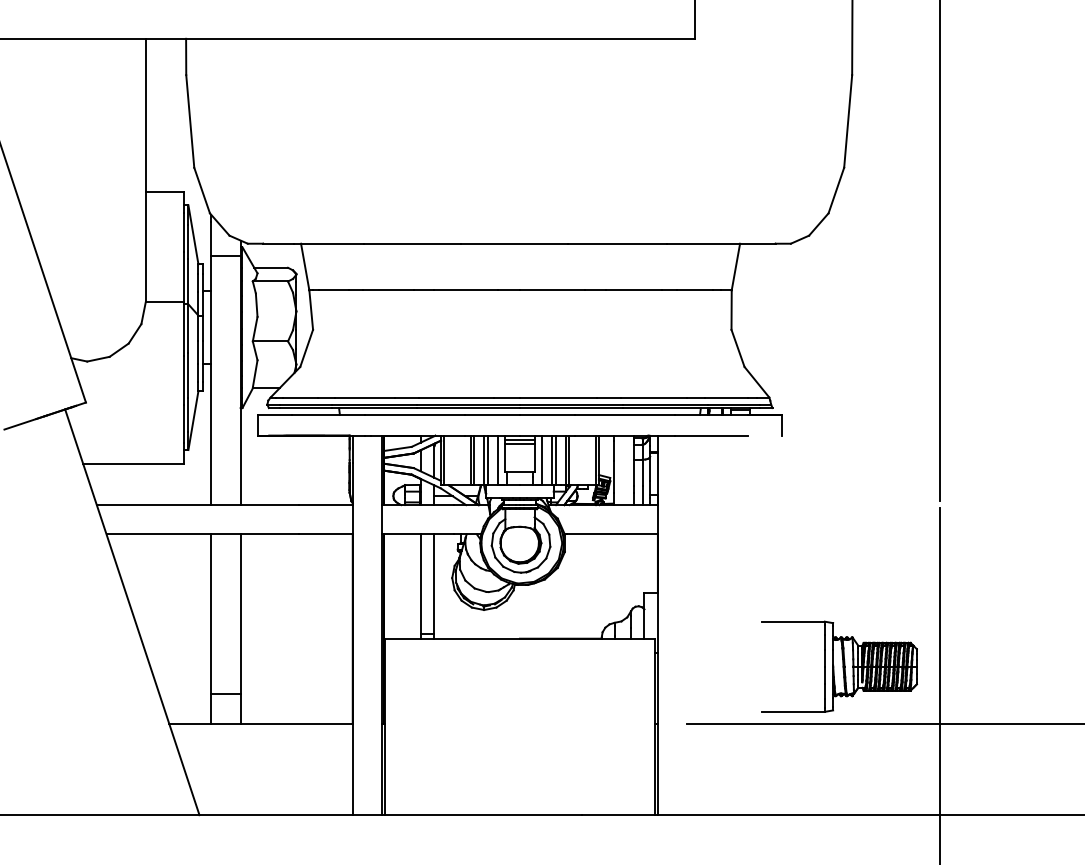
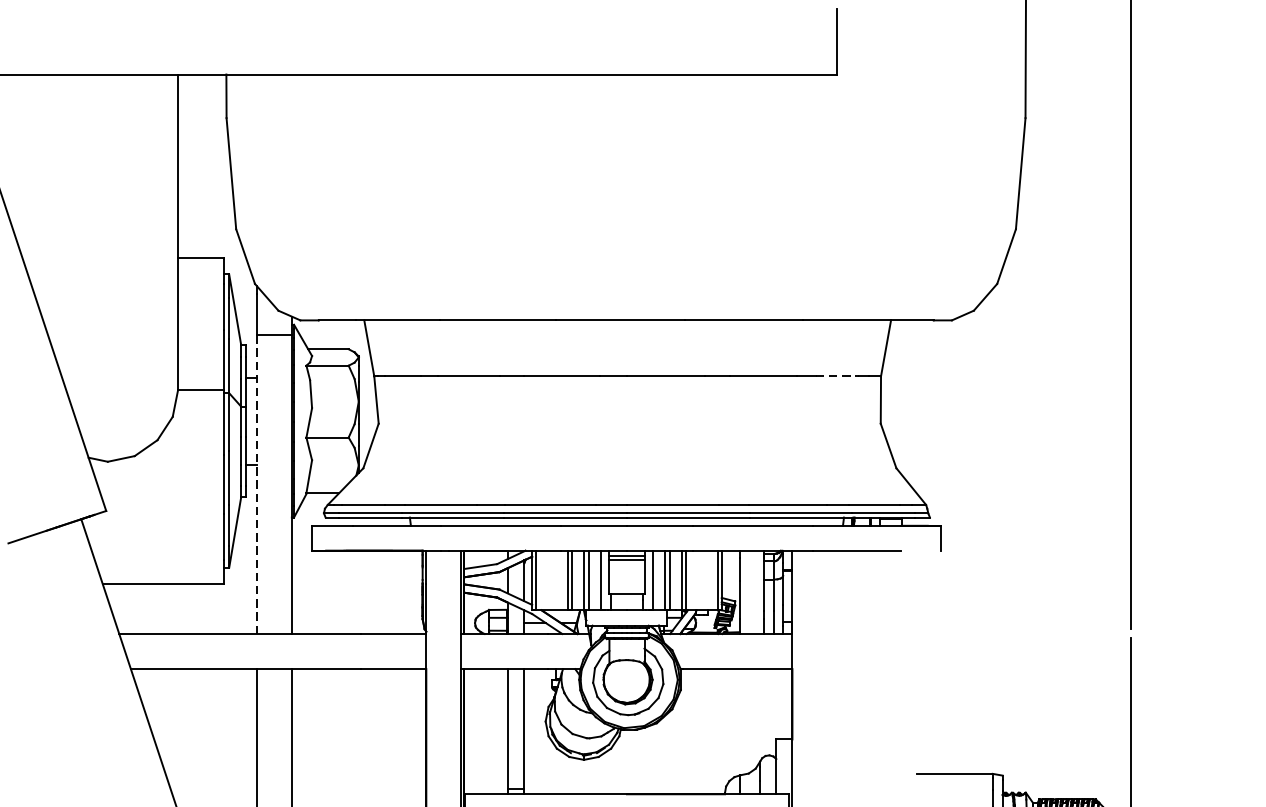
line: (695, 290) -> (837, 376), solid -> dashed
line: (211, 380) -> (256, 484), solid -> dashed

